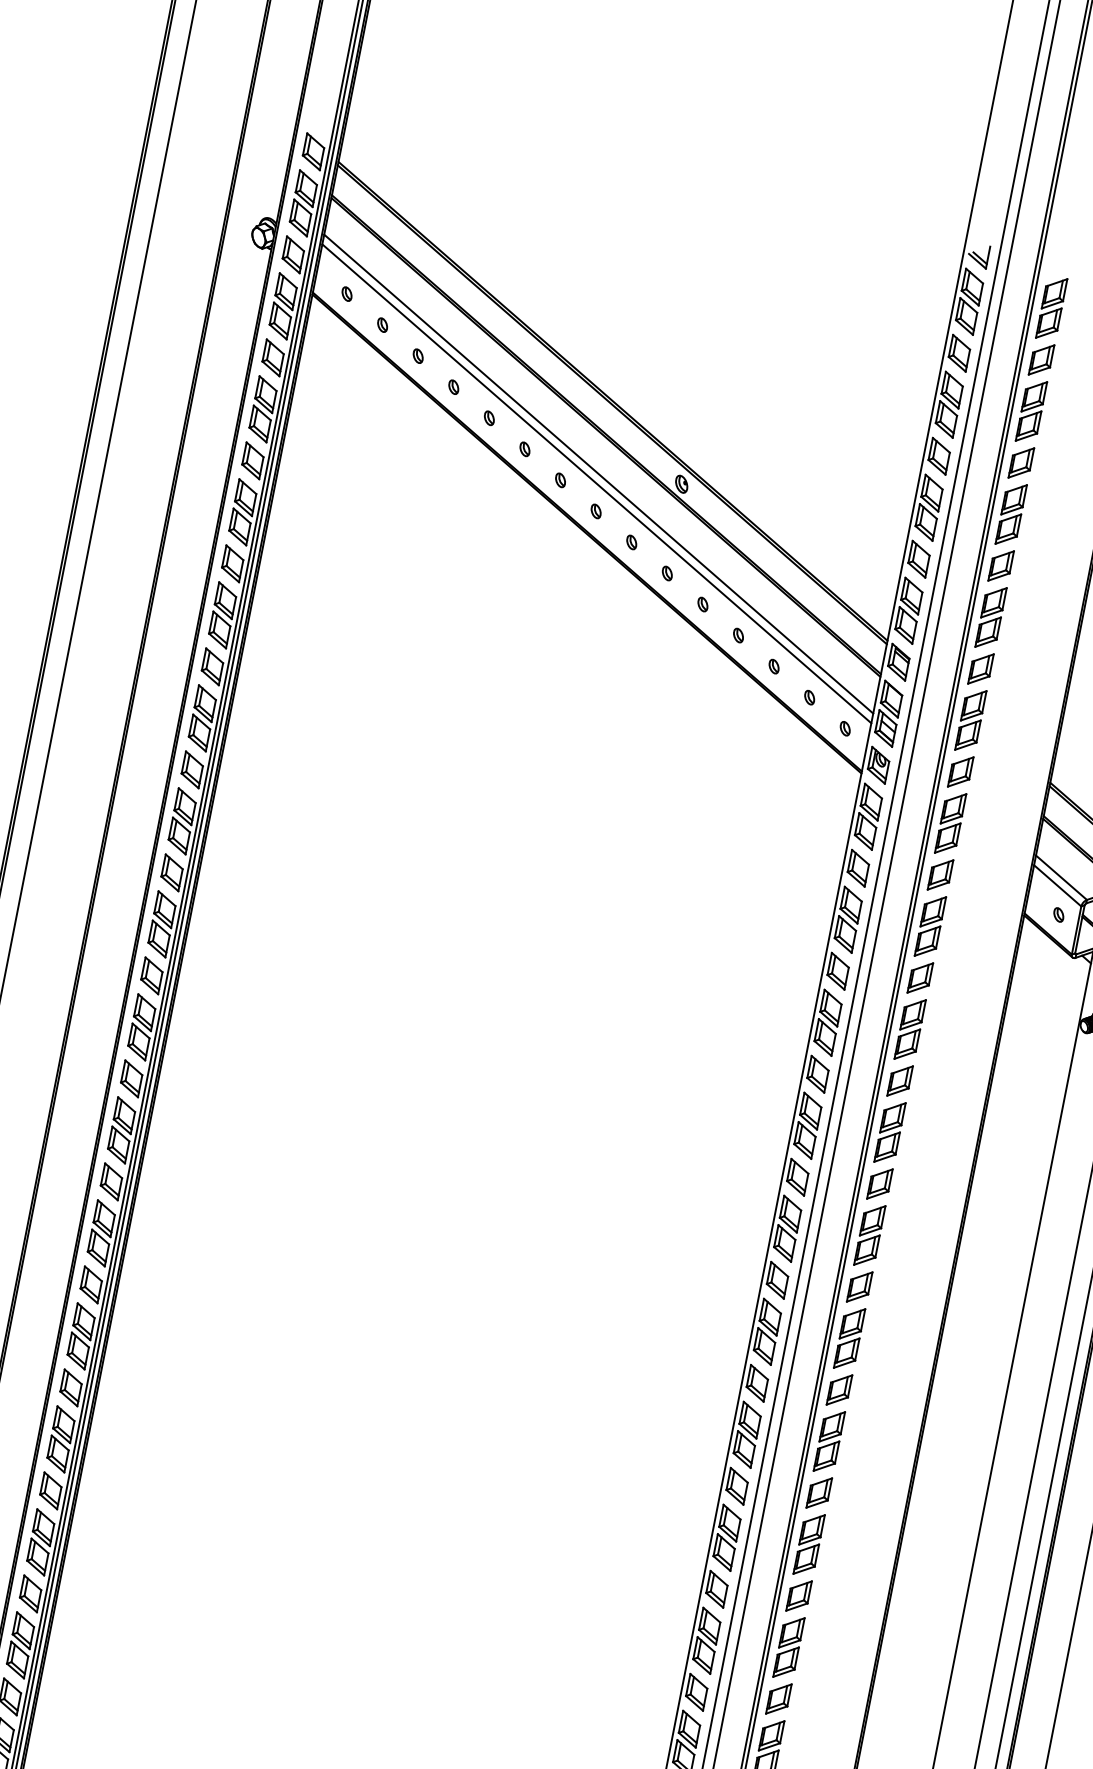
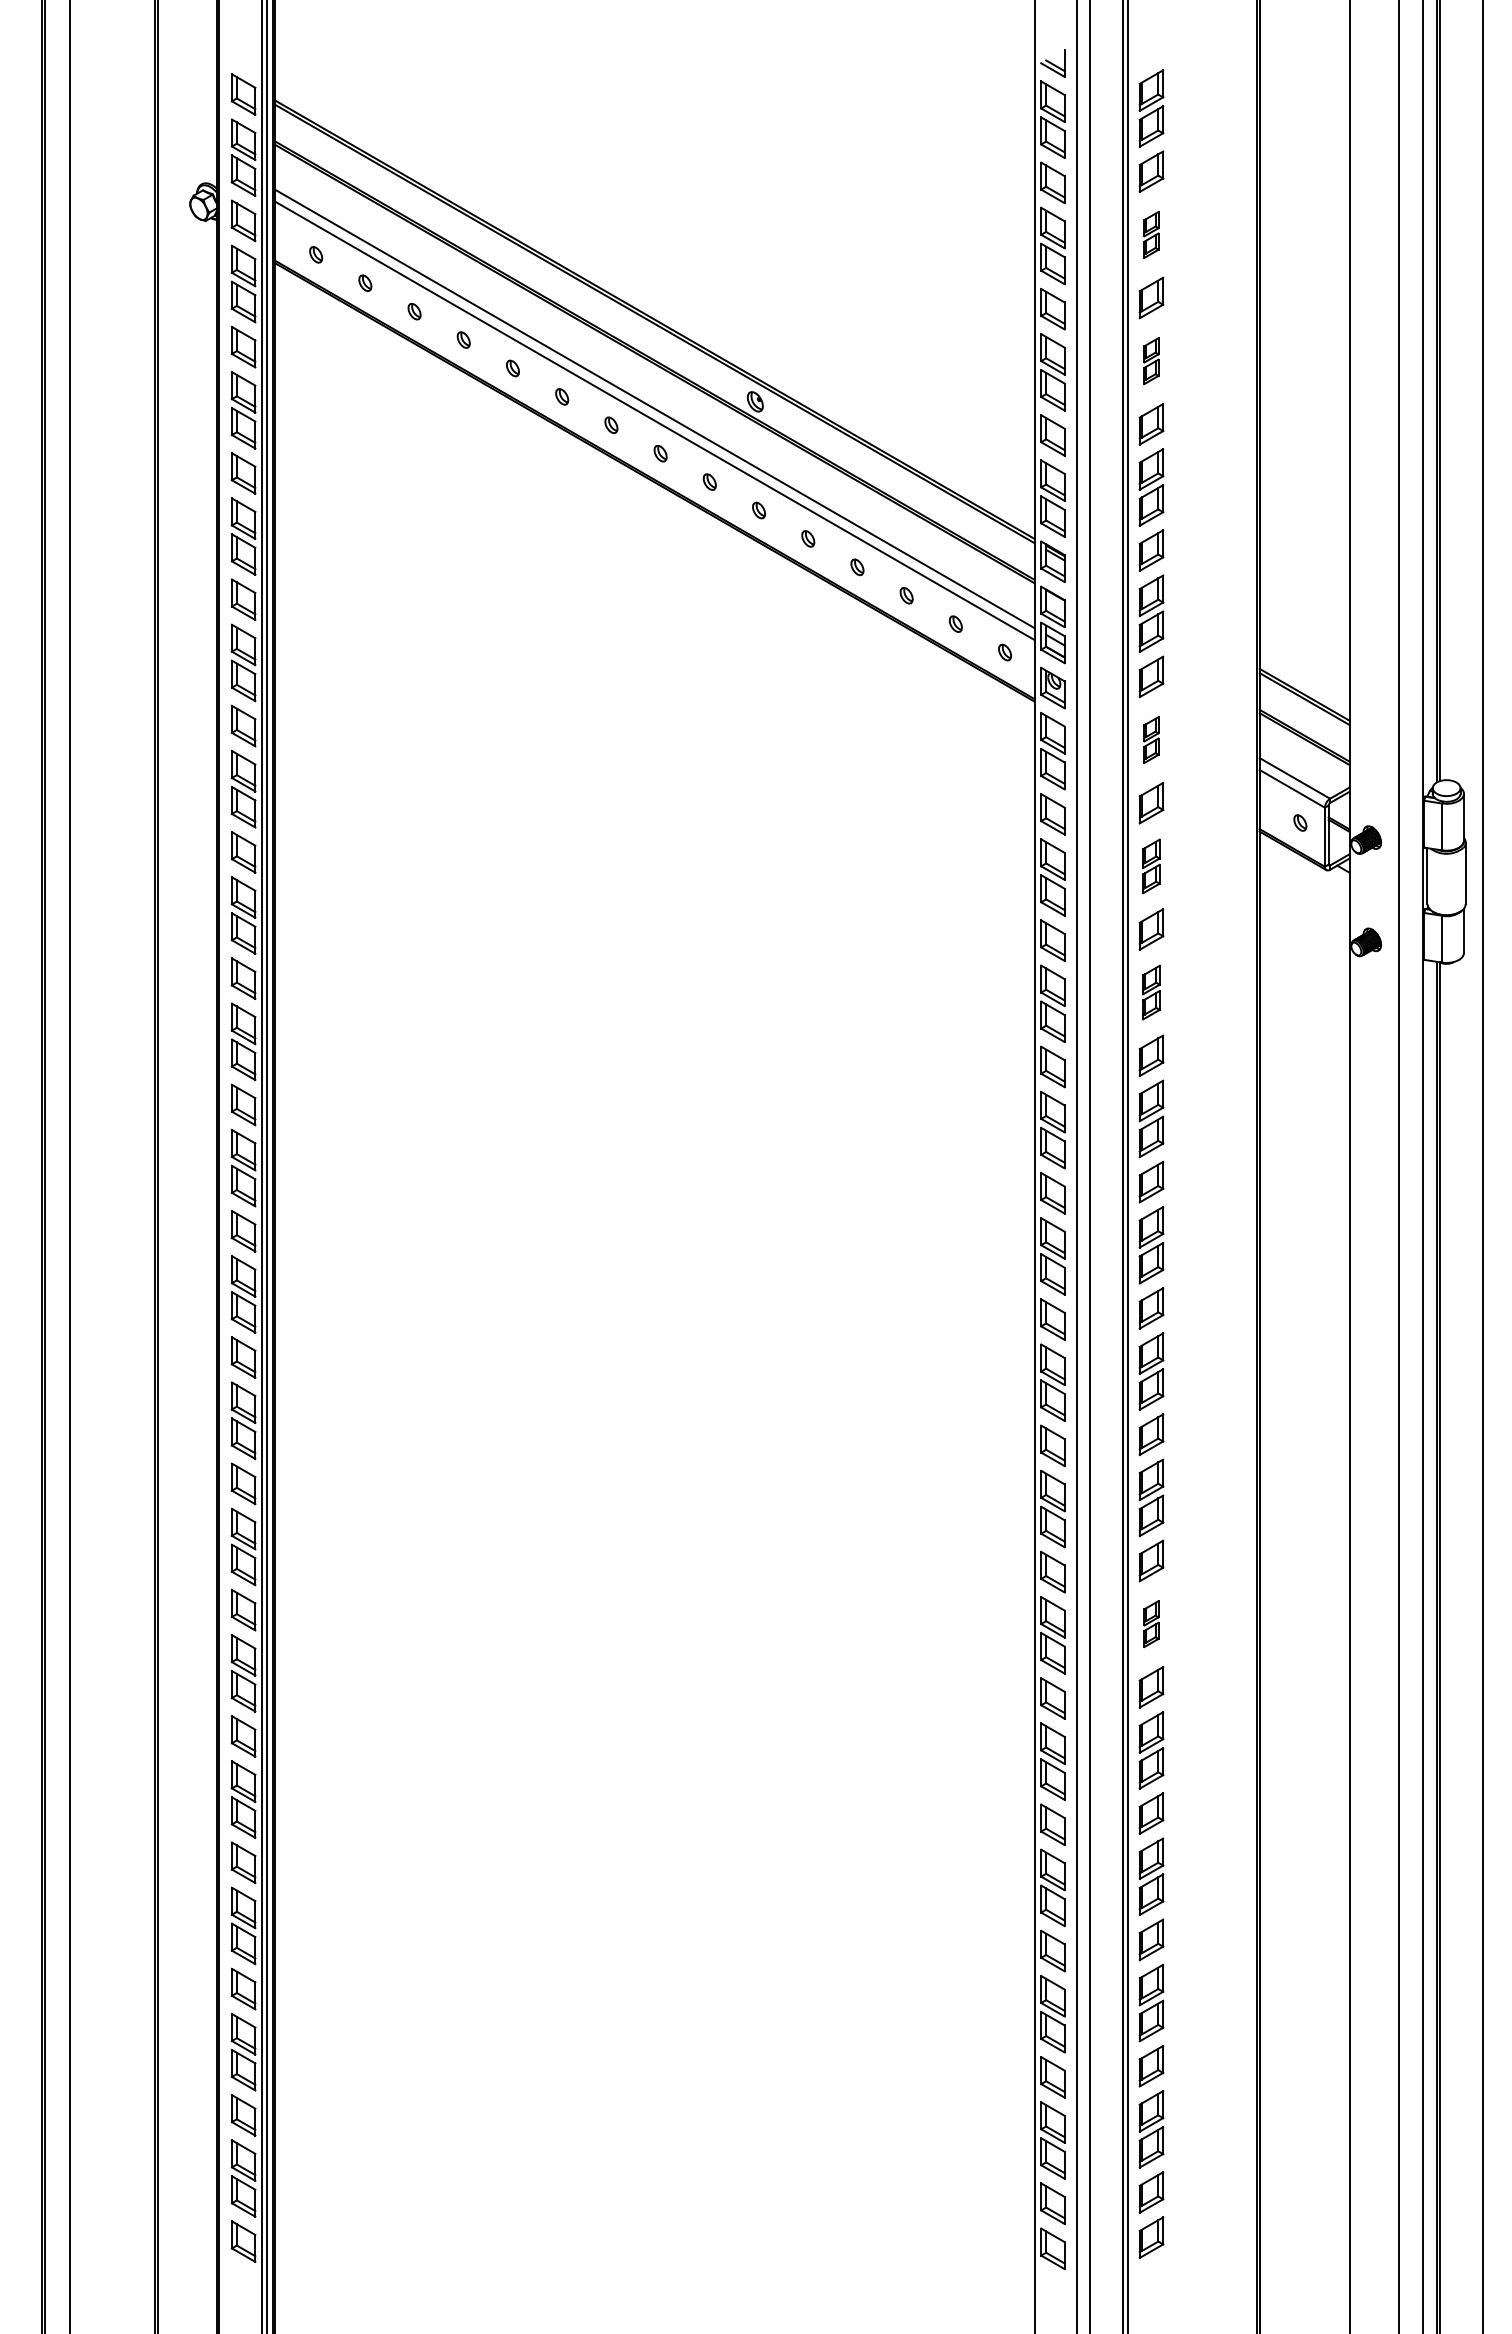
part: (1031, 411) -> (1151, 234), size x0.6
part: (1011, 513) -> (1151, 360), size x0.6
part: (950, 823) -> (1151, 739), size x0.6
part: (930, 926) -> (1151, 866), size x0.7
part: (910, 1029) -> (1151, 992), size x0.7
part: (809, 1544) -> (1151, 1623), size x0.6

